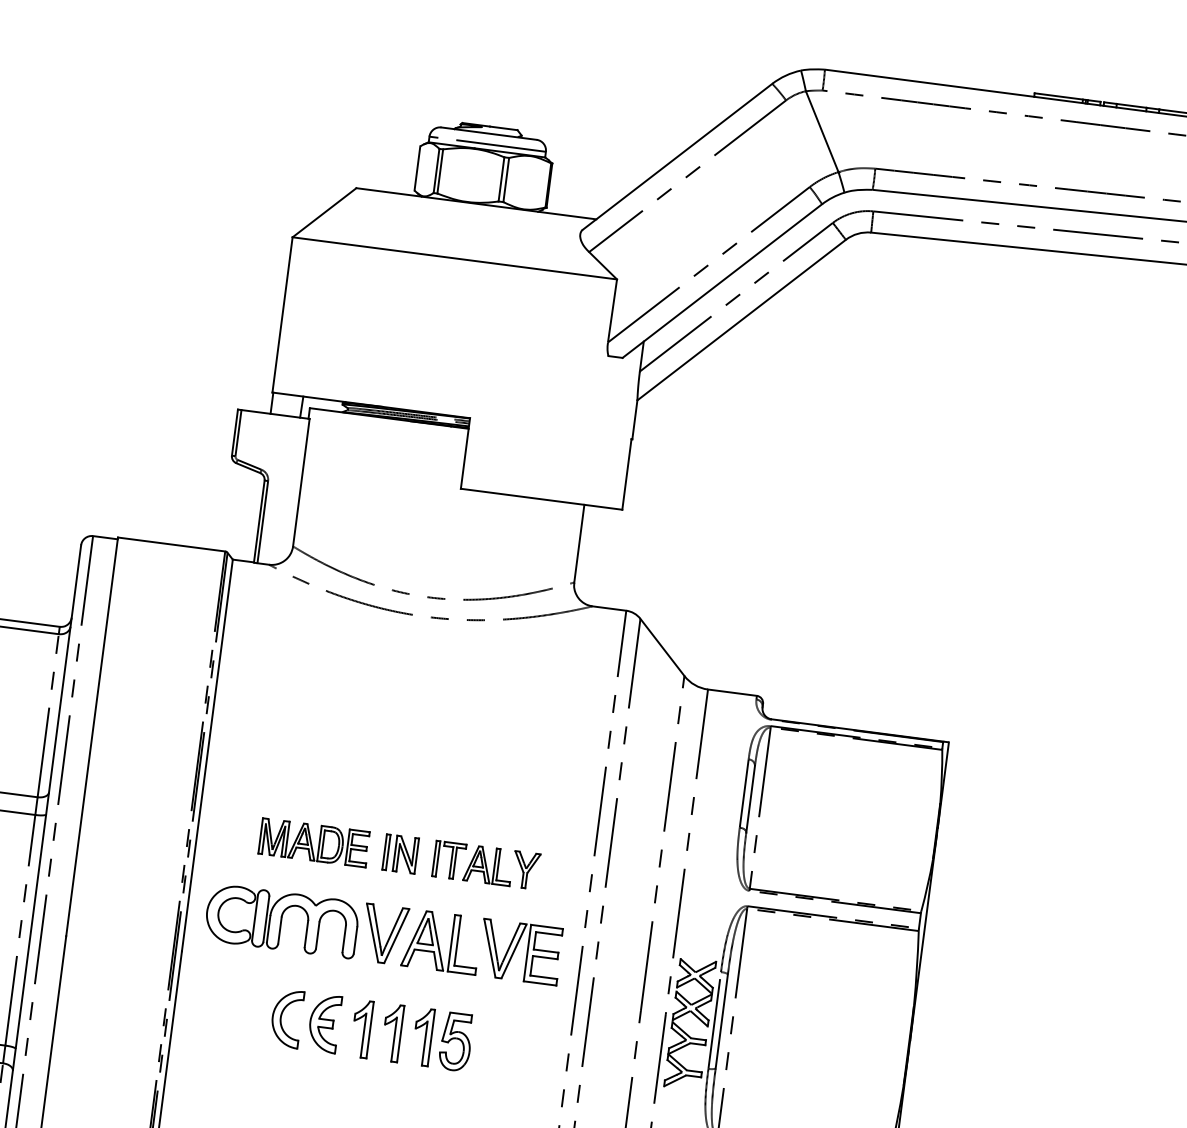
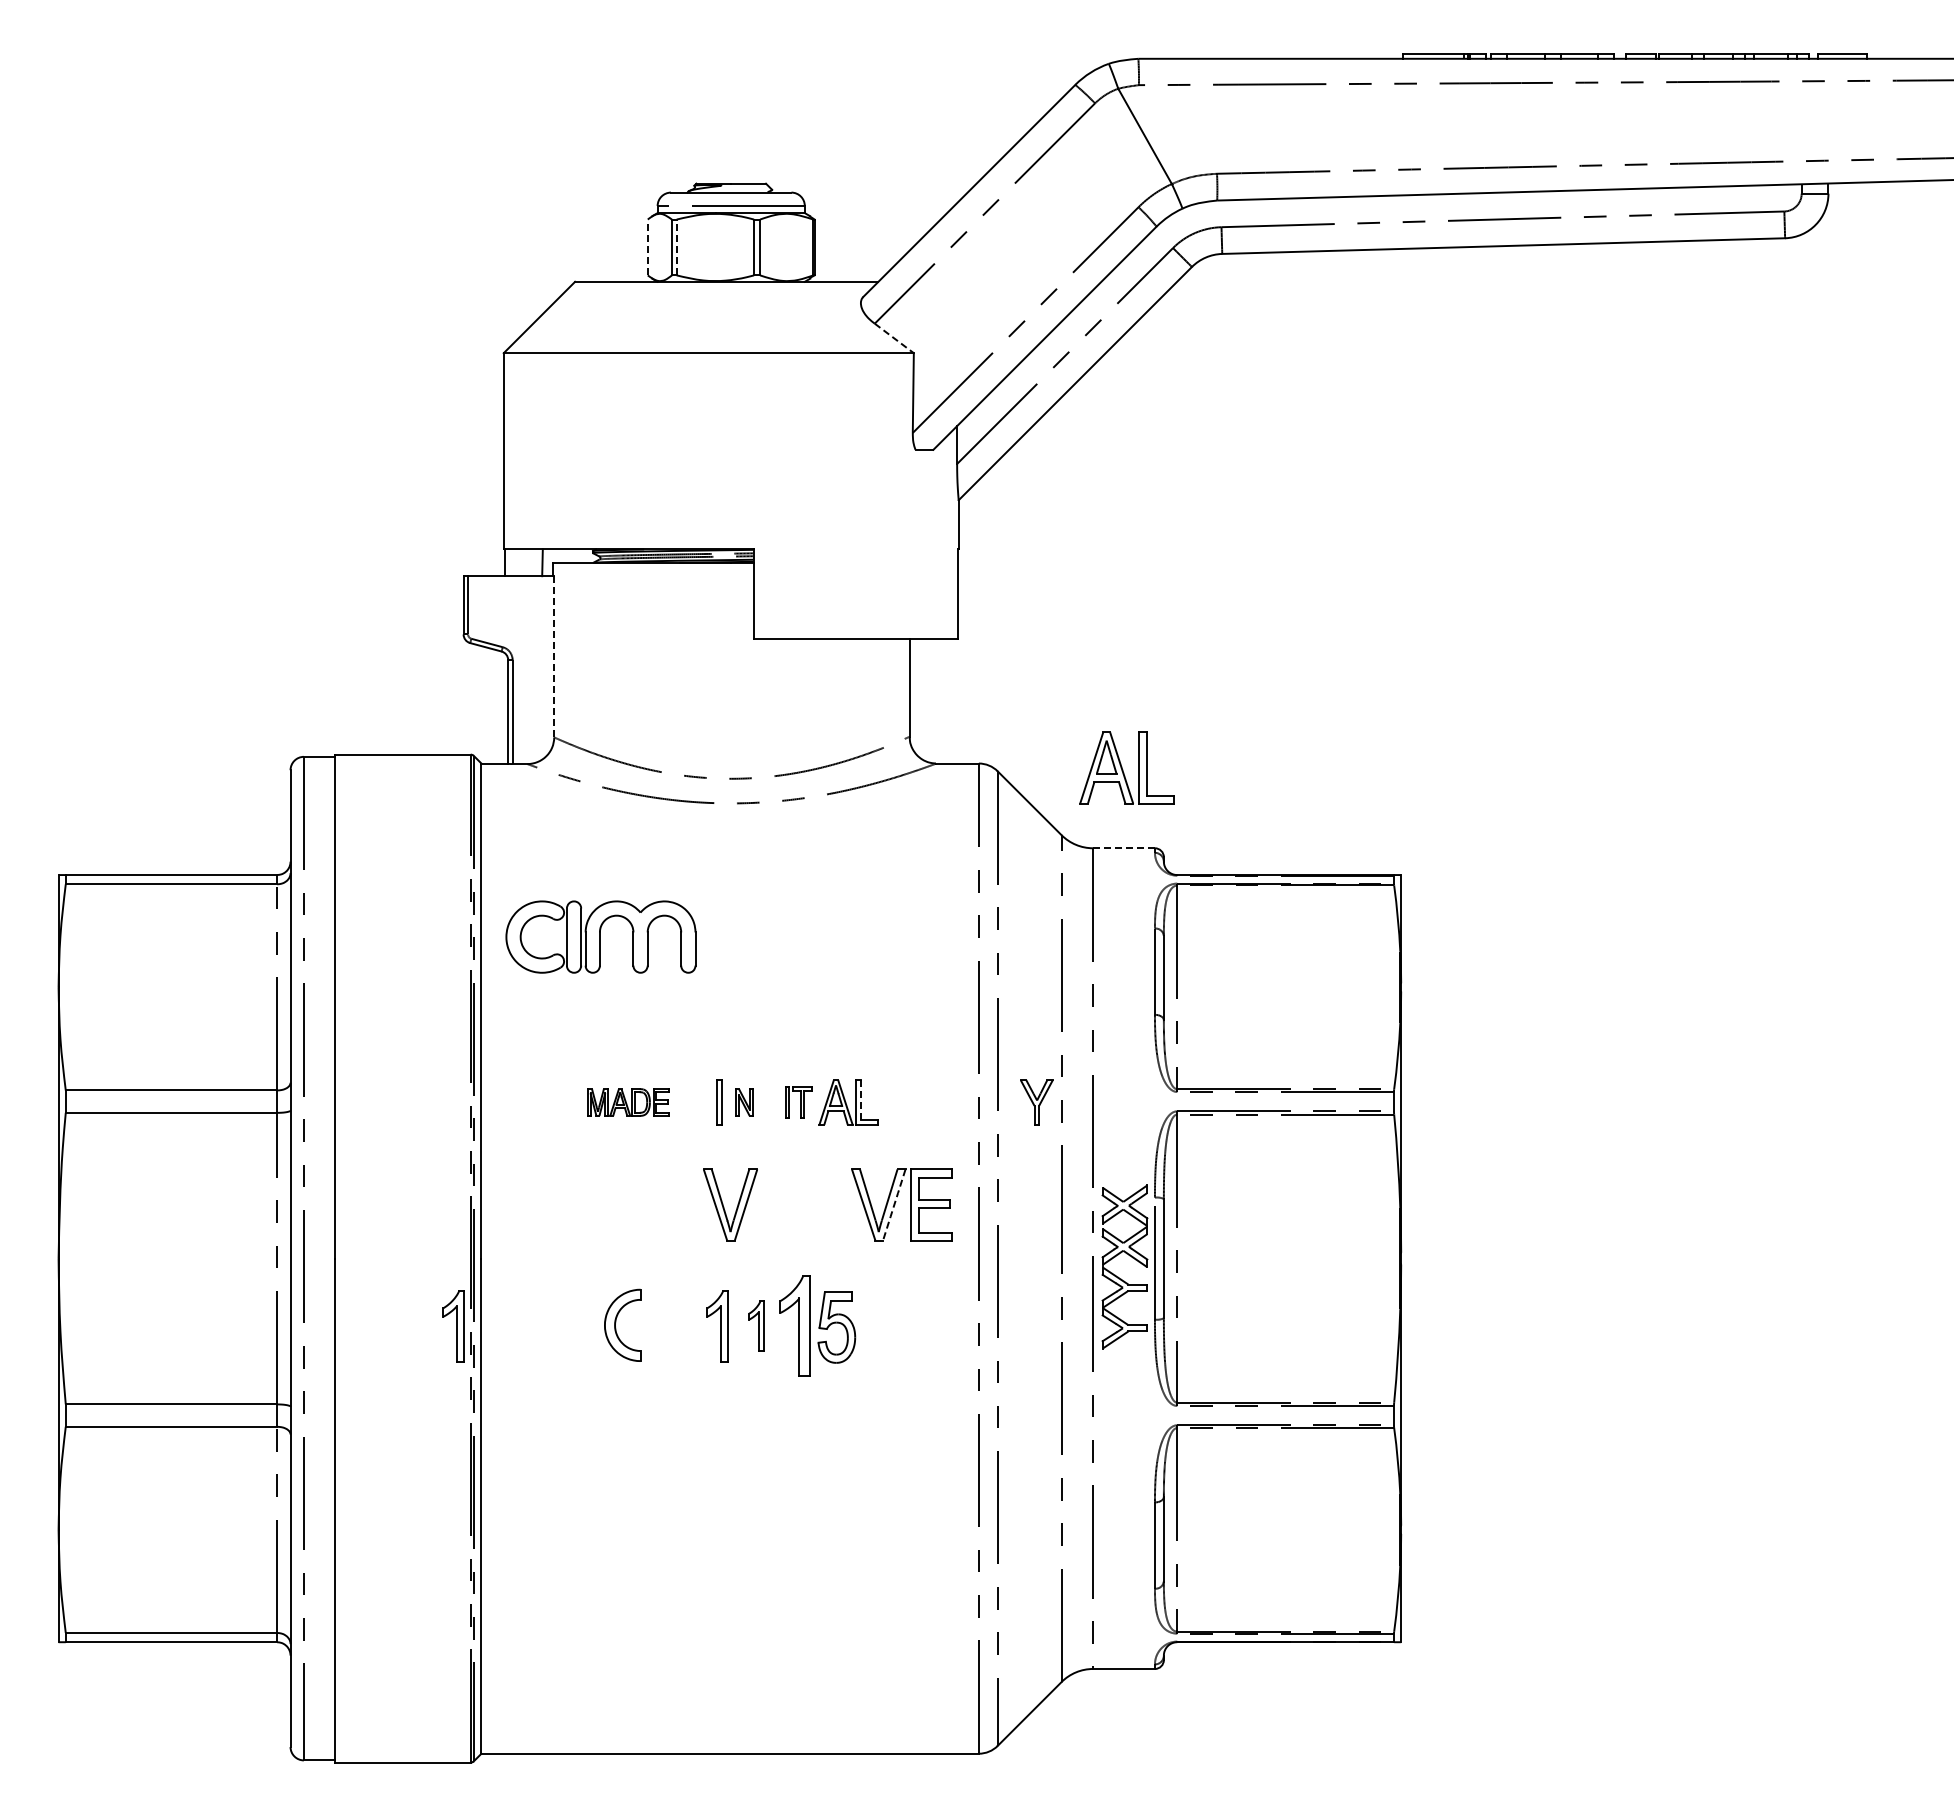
line: (417, 168) -> (647, 247), solid -> dashed
line: (440, 171) -> (676, 247), solid -> dashed
line: (603, 265) -> (894, 338), solid -> dashed
line: (301, 482) -> (554, 656), solid -> dashed
line: (732, 692) -> (1124, 848), solid -> dashed
part: (314, 842) -> (628, 1102), size x0.6
part: (406, 854) -> (744, 1102), size x0.6
part: (448, 860) -> (798, 1102), size x0.7
line: (498, 864) -> (860, 1099), solid -> dashed
part: (525, 870) -> (1036, 1102), moved
part: (281, 920) -> (600, 936), moved
part: (441, 941) -> (1126, 767), moved
line: (514, 951) -> (894, 1205), solid -> dashed
part: (152, 1002) -> (453, 1326), added
part: (323, 1022) -> (669, 1324), removed
part: (392, 1033) -> (756, 1326), size x0.7
part: (422, 1037) -> (794, 1326), size x1.4

